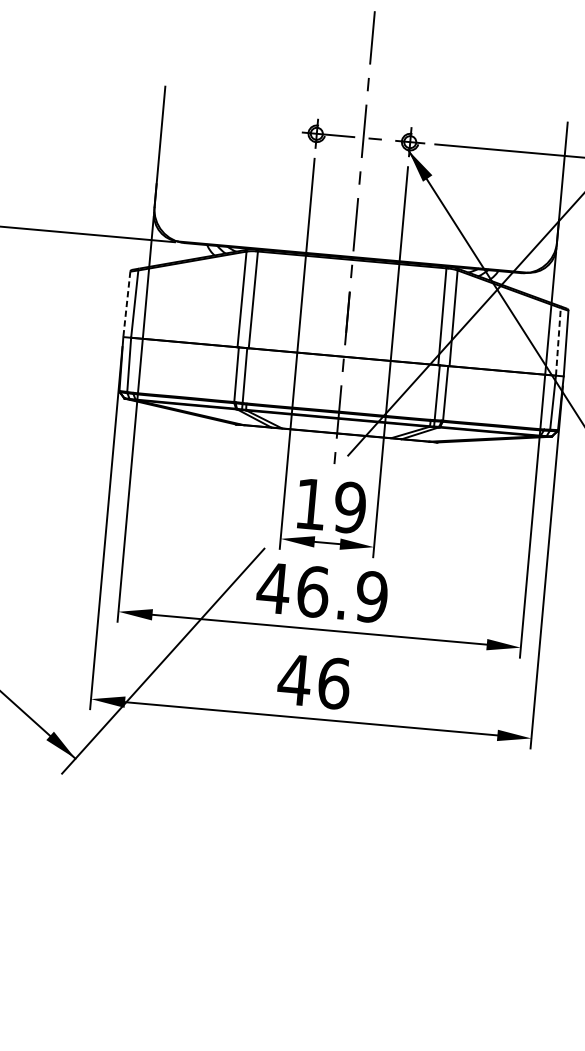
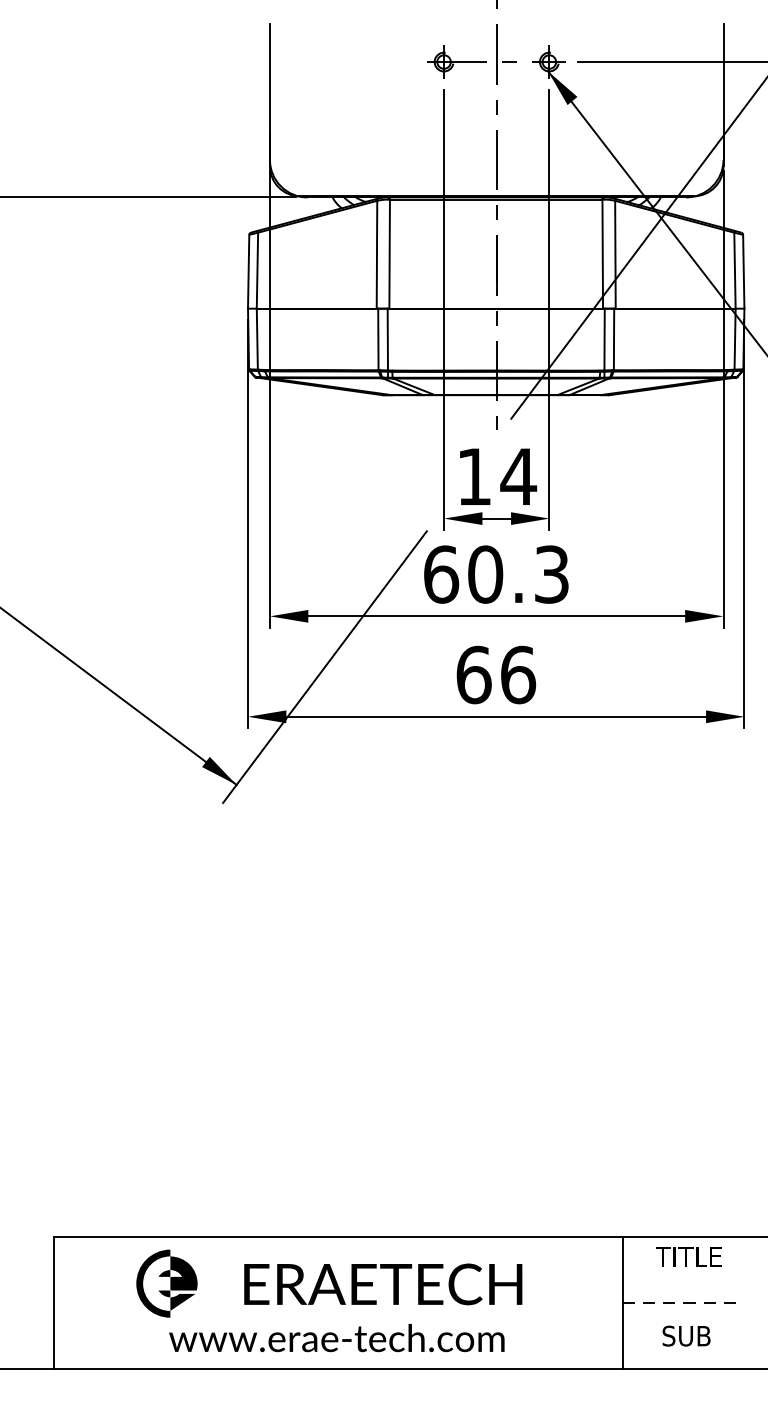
line: (126, 304) -> (248, 271), dashed -> solid
line: (557, 341) -> (734, 270), dashed -> solid
text: (350, 507) -> (518, 476), 19 -> 14
text: (321, 592) -> (495, 574), 46.9 -> 60.3
text: (294, 679) -> (473, 674), 46 -> 66

